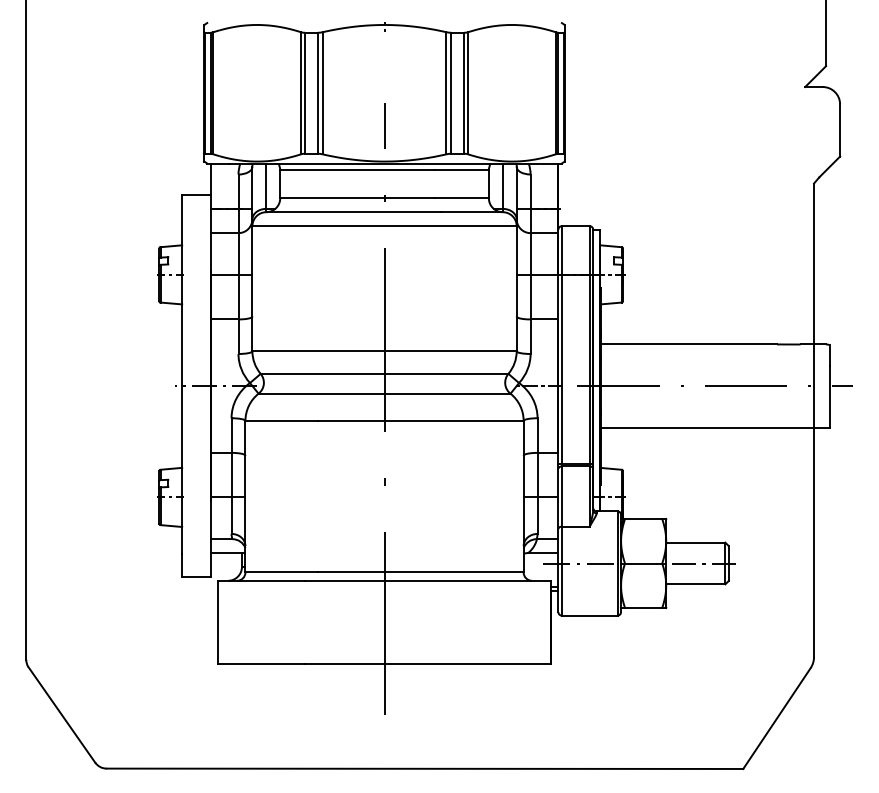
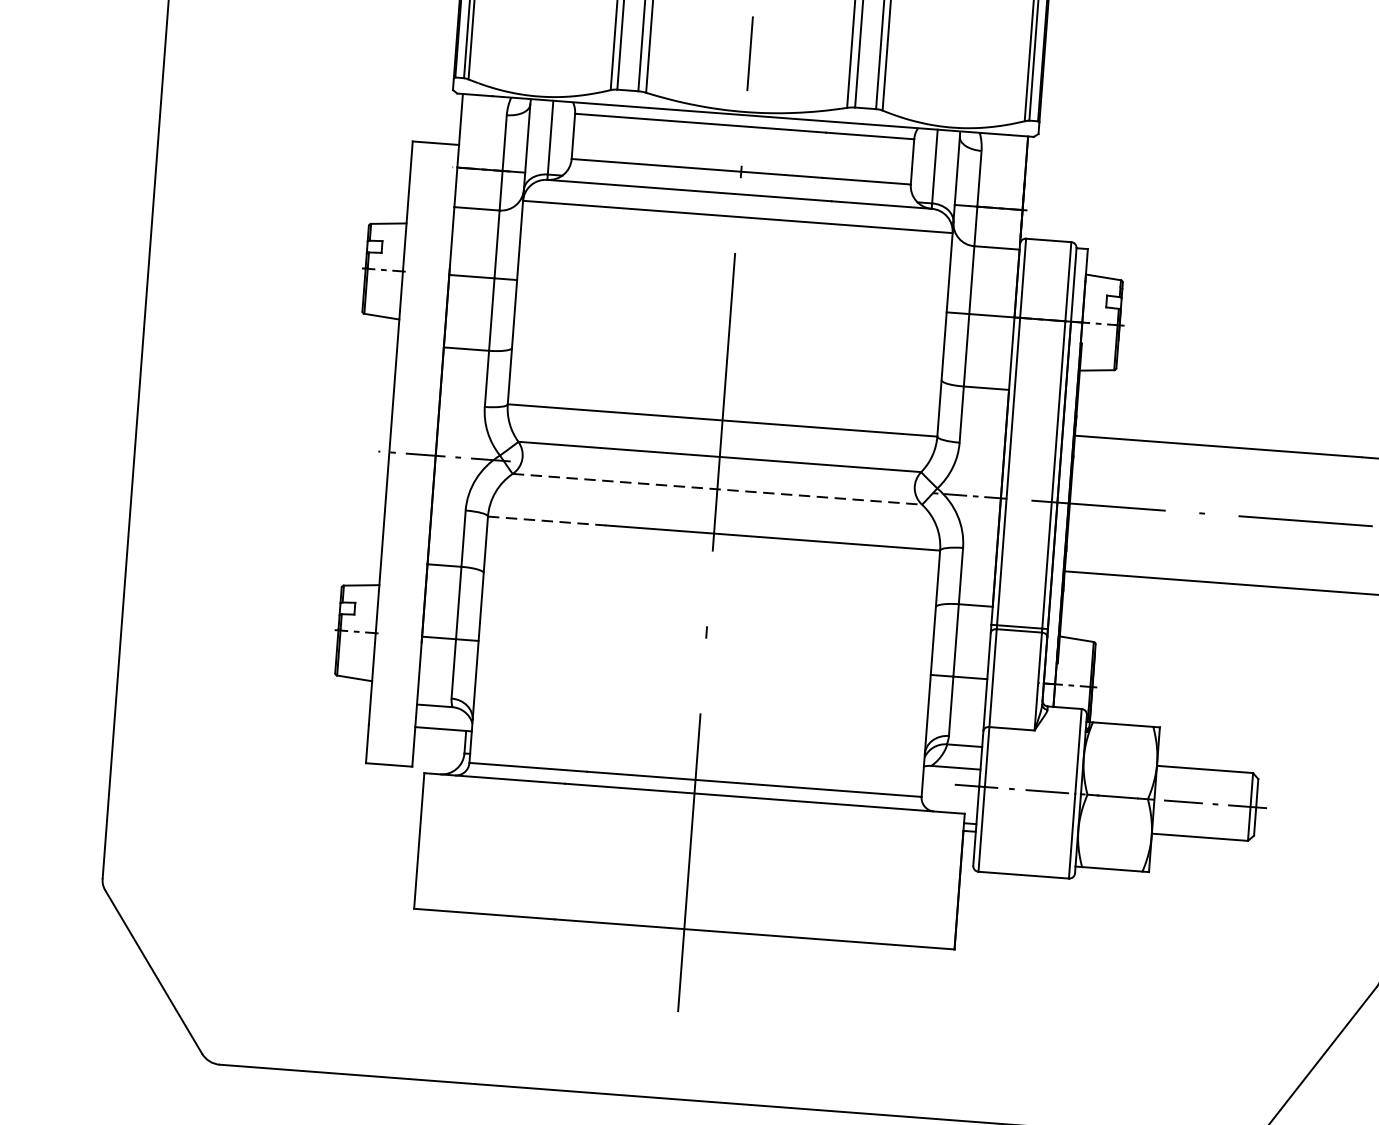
line: (384, 393) -> (717, 489), solid -> dashed
line: (282, 420) -> (548, 520), solid -> dashed

